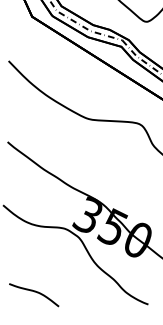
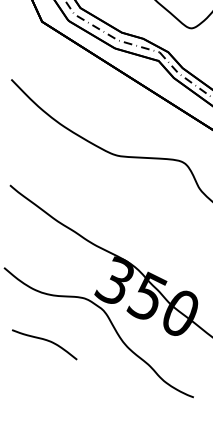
curve: (34, 292) -> (45, 341), moved

